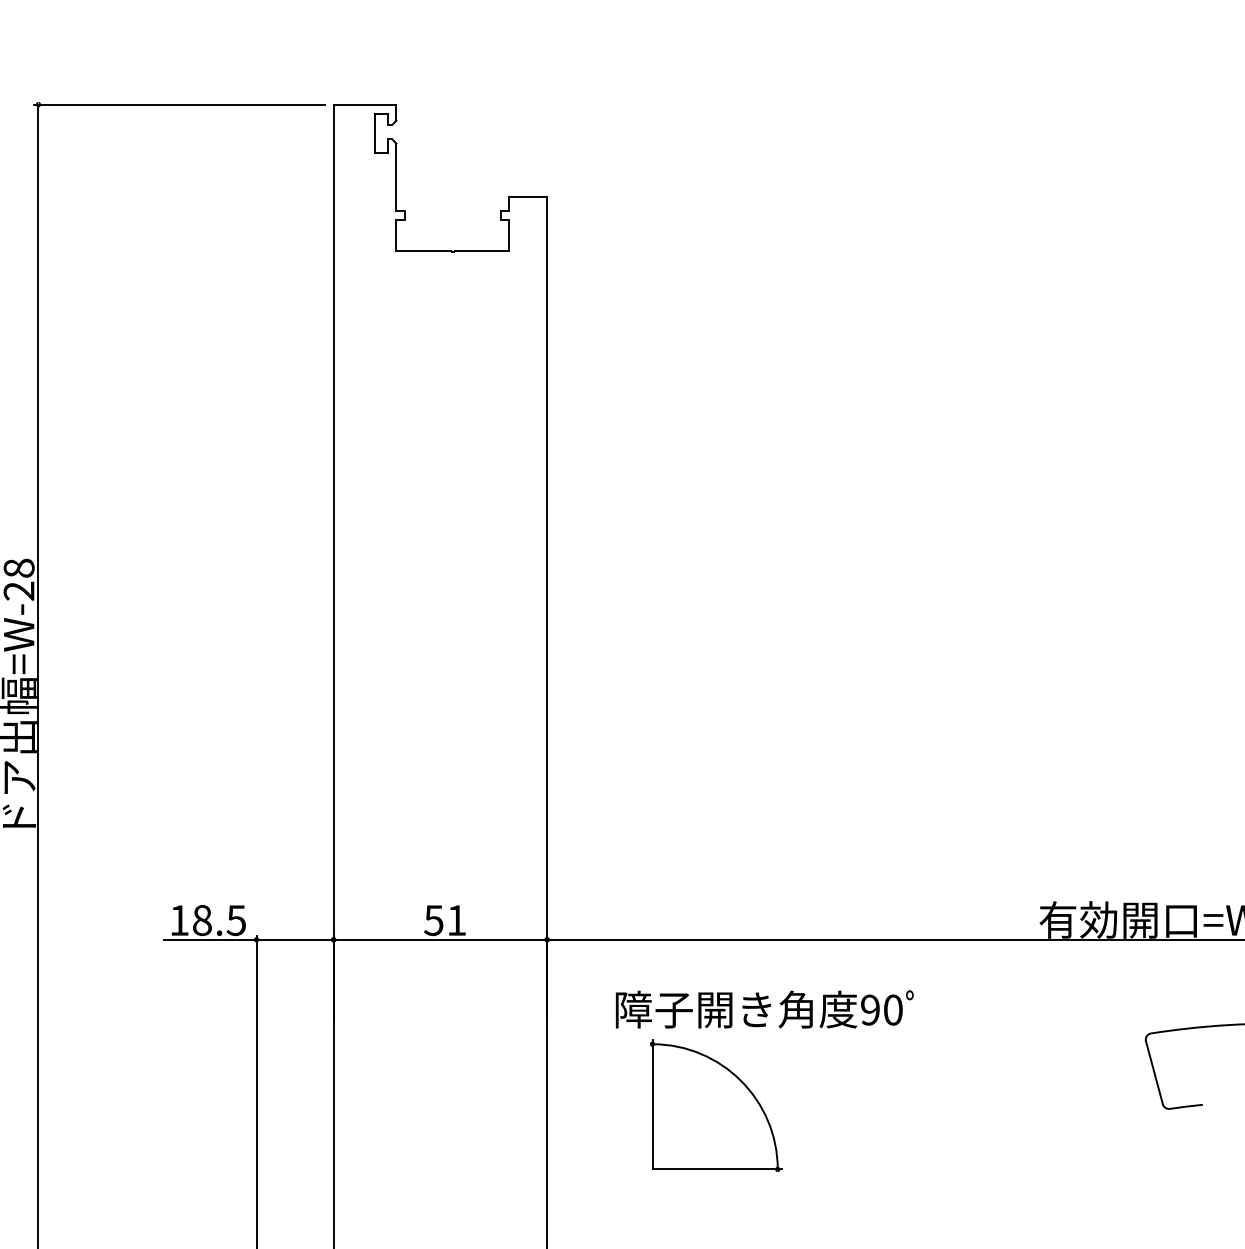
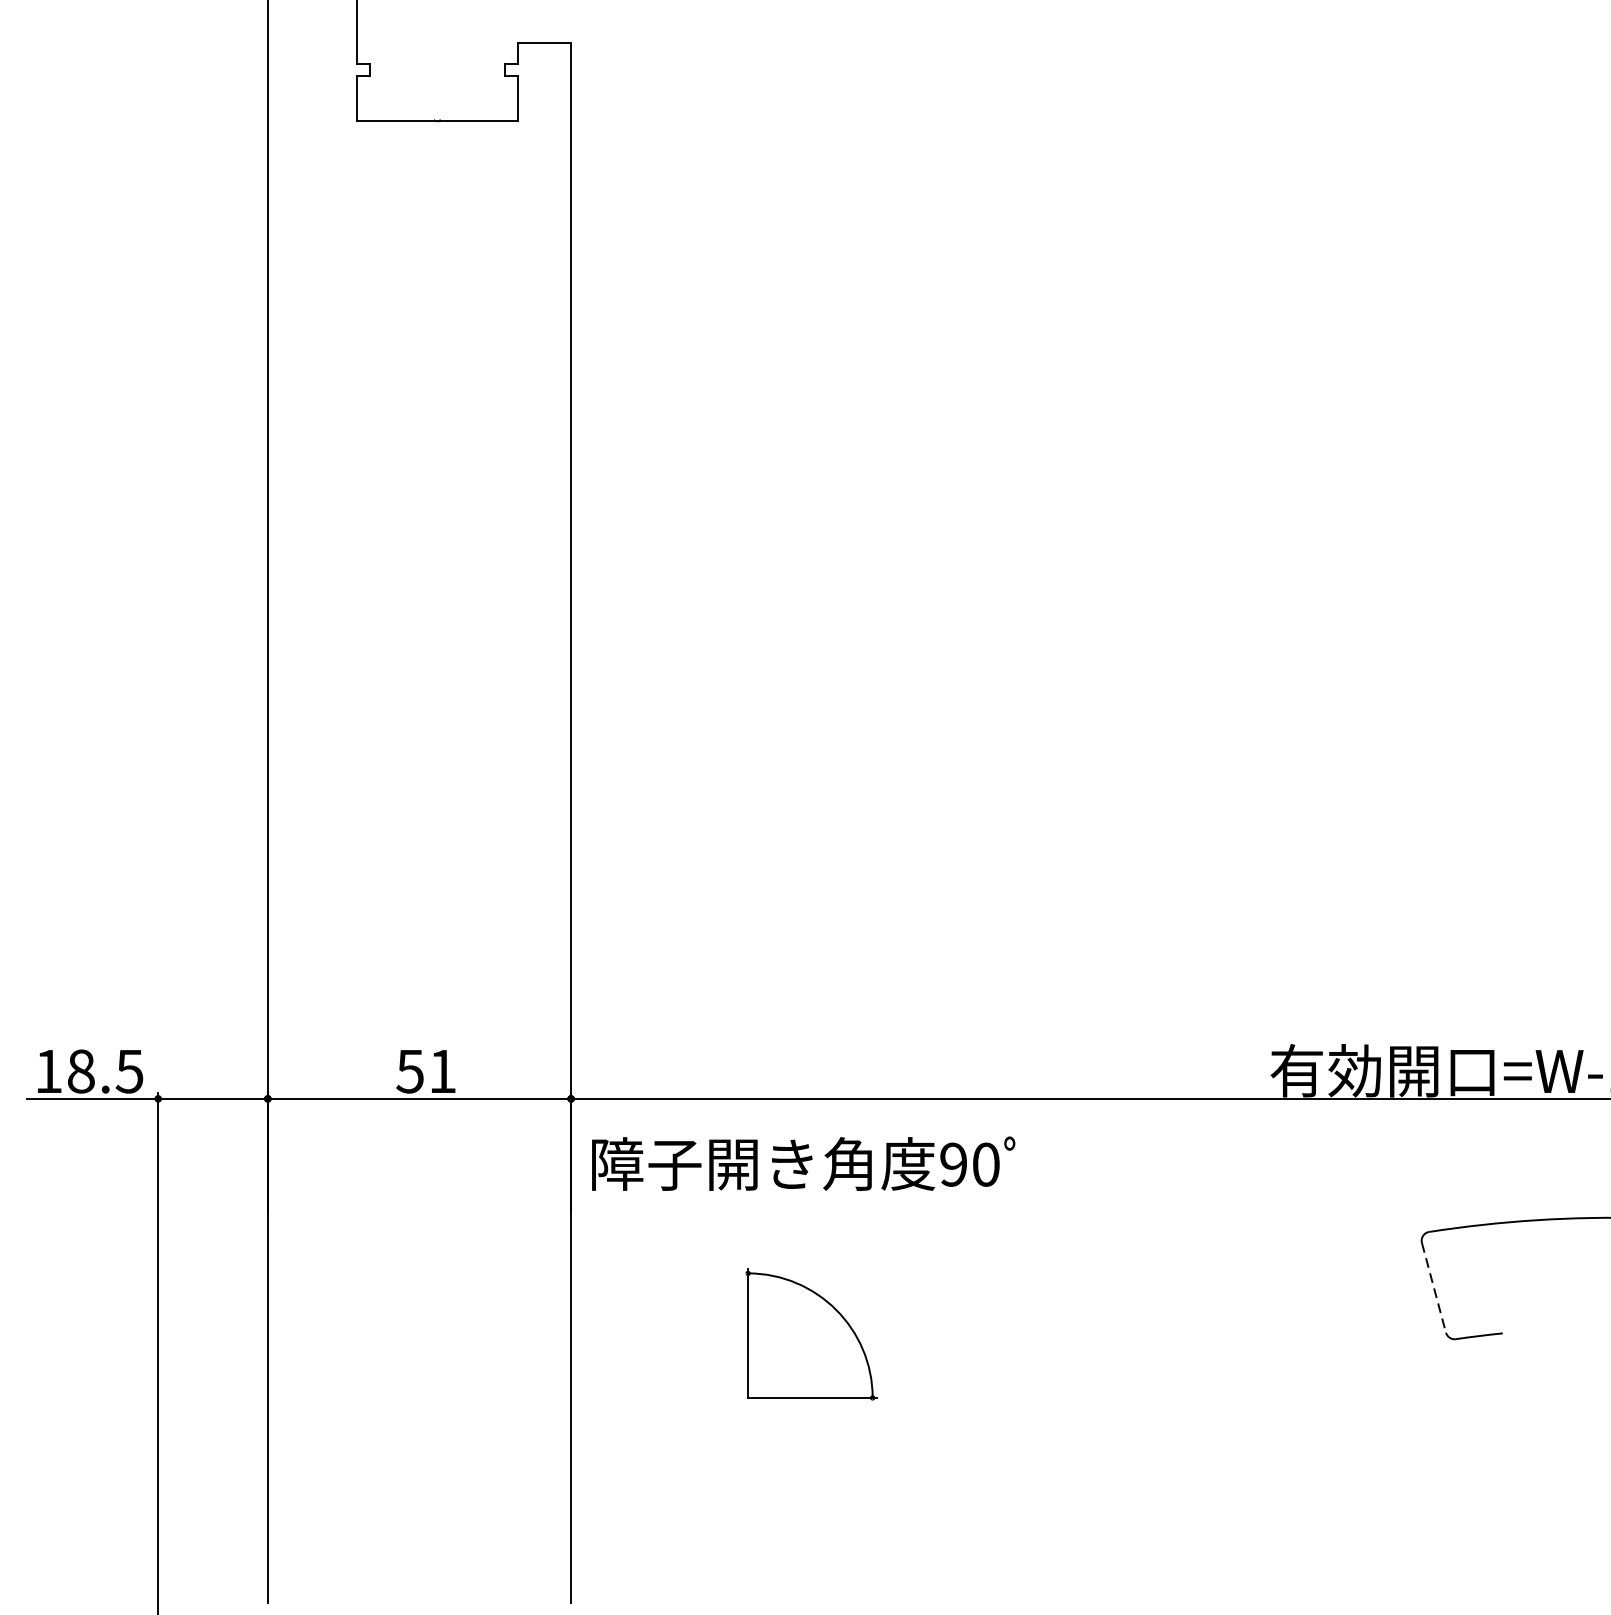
text: (764, 1009) -> (803, 1163), moved
line: (1154, 1072) -> (1434, 1287), solid -> dashed
part: (716, 1105) -> (811, 1334), size x0.7

